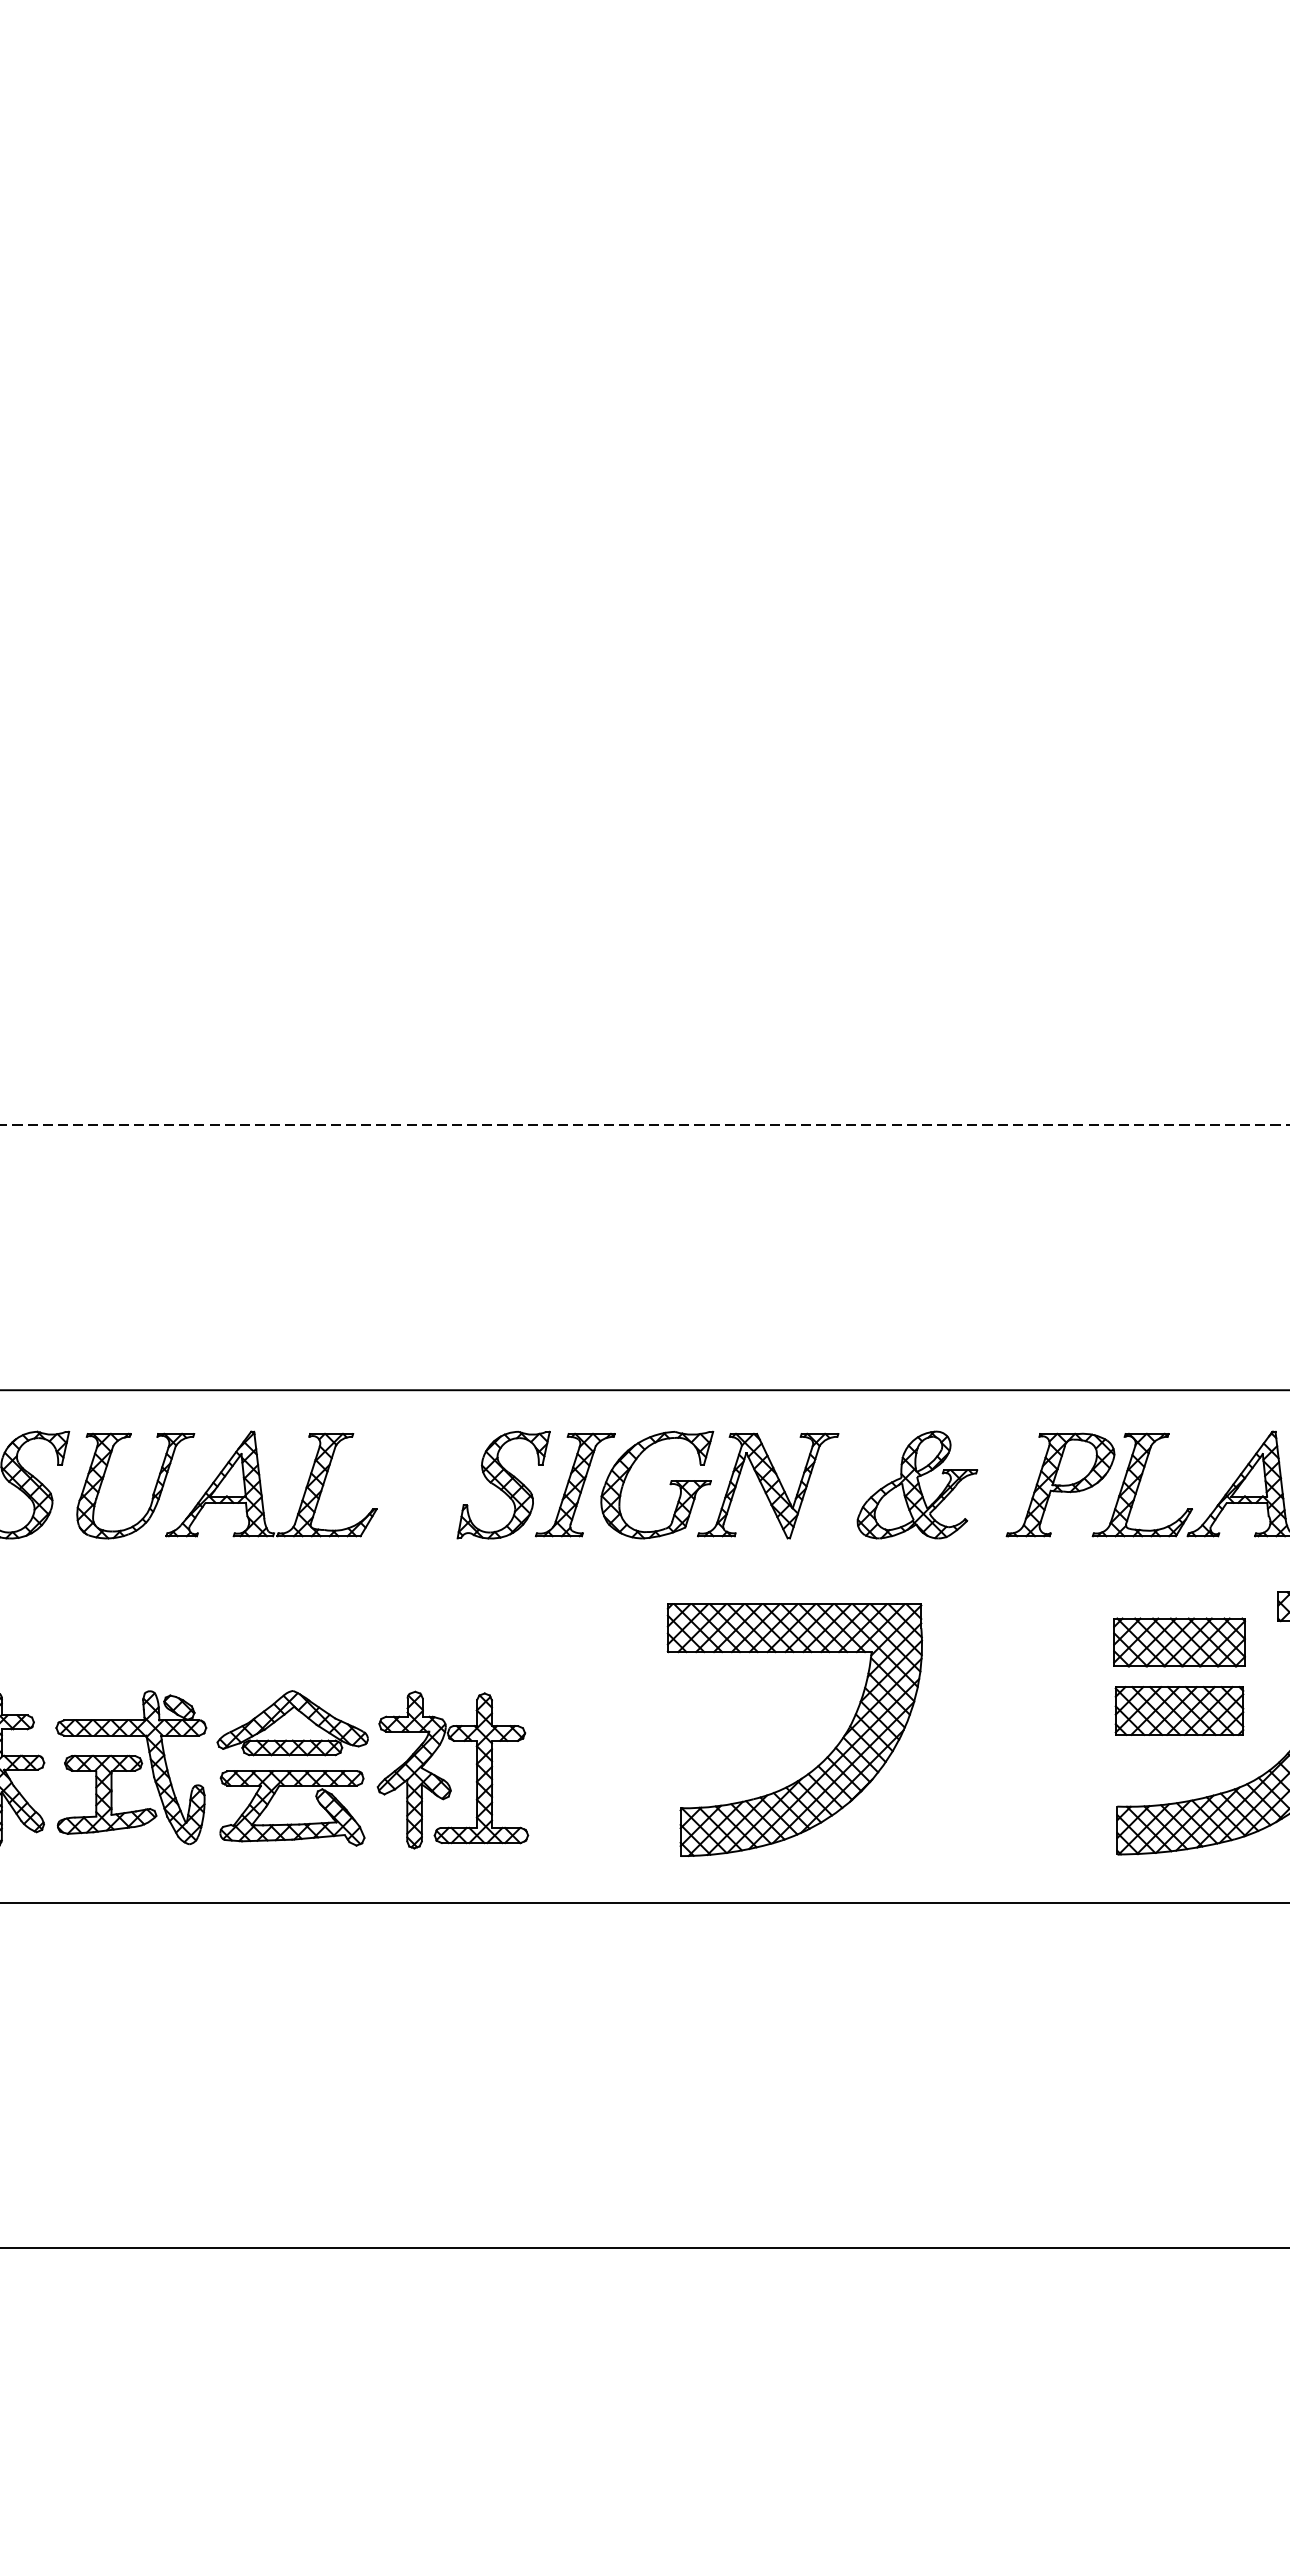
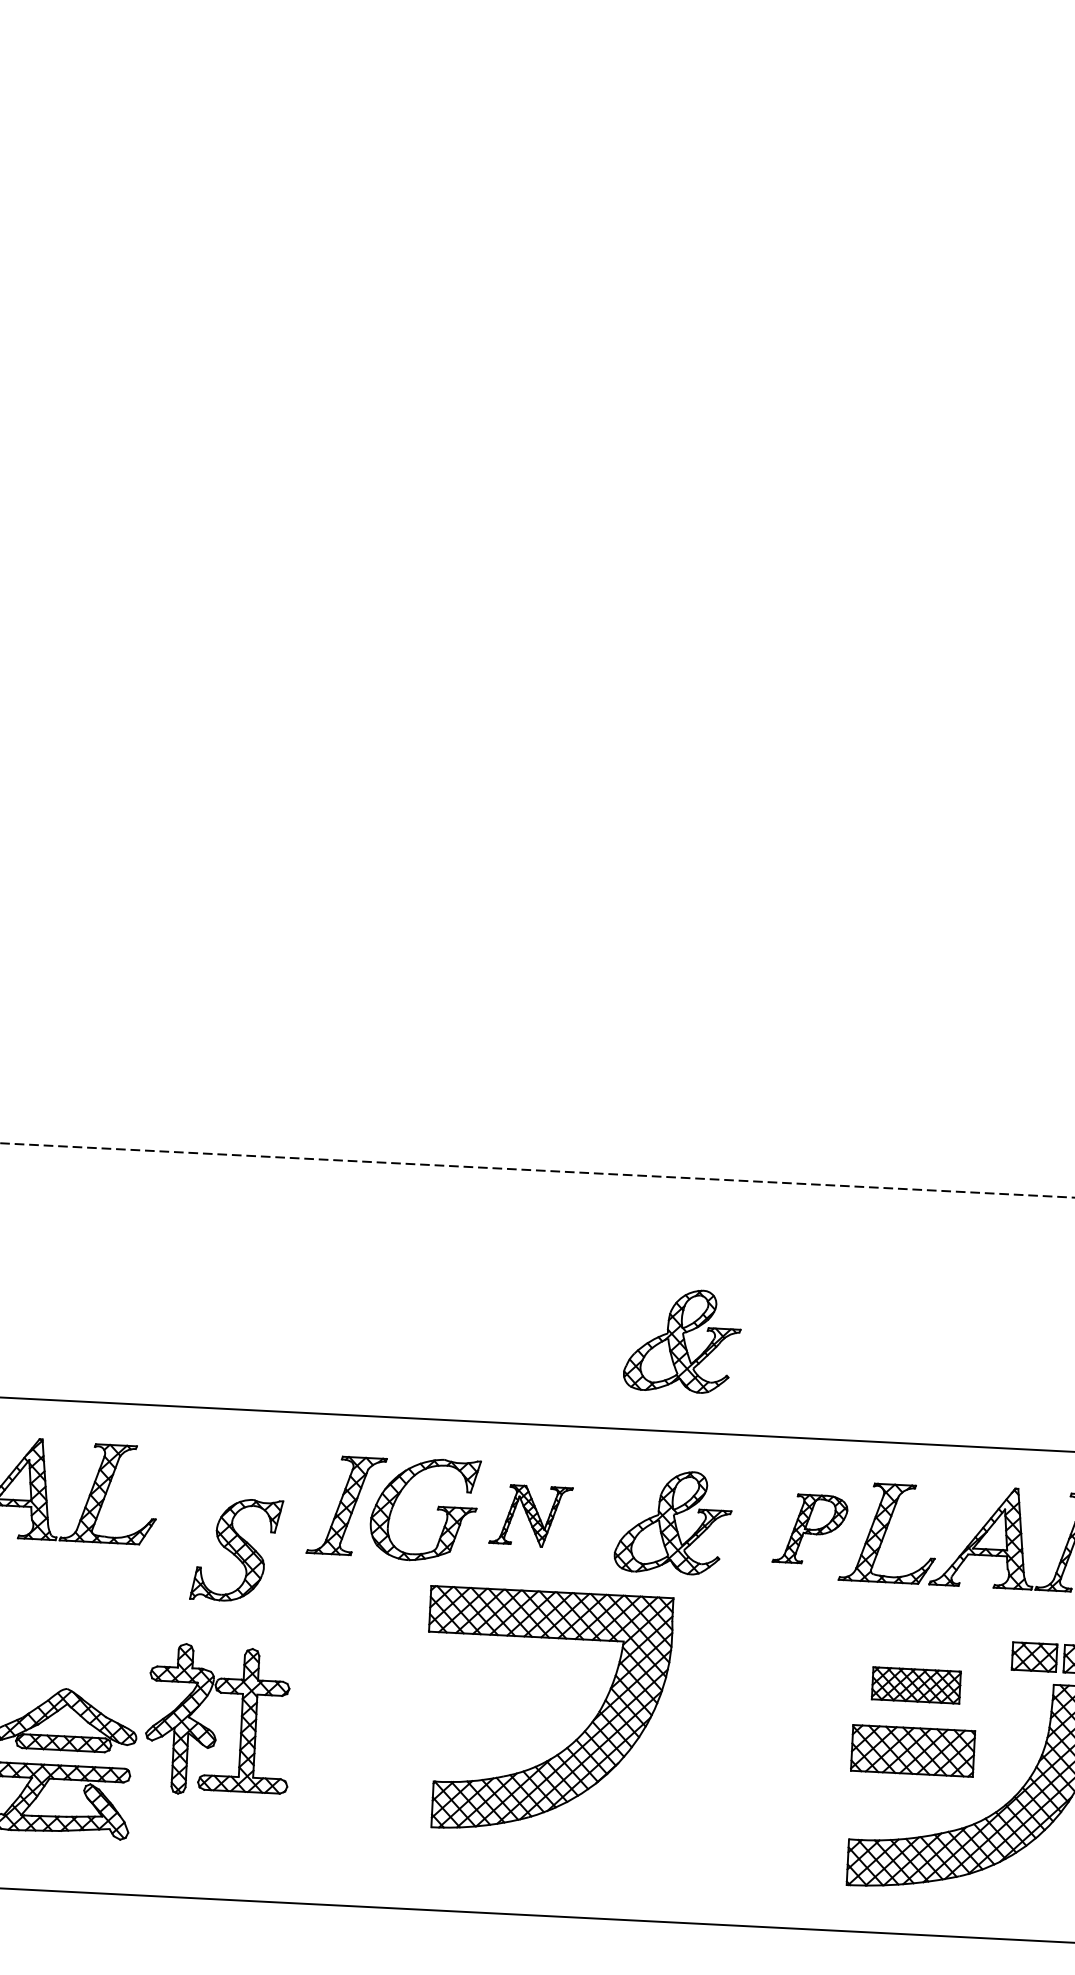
part: (917, 1294) -> (682, 1340), added
part: (503, 1484) -> (236, 1549), moved
part: (1060, 1484) -> (810, 1528), size x0.7
part: (768, 1485) -> (531, 1515), size x0.6
part: (1179, 1642) -> (916, 1685), size x0.7
part: (824, 1758) -> (573, 1740), moved
part: (443, 1778) -> (209, 1728), moved

